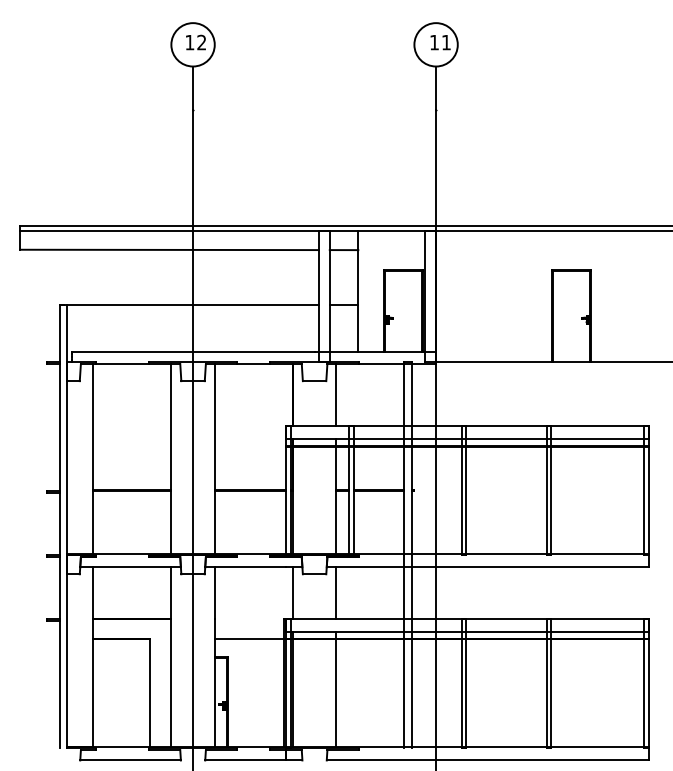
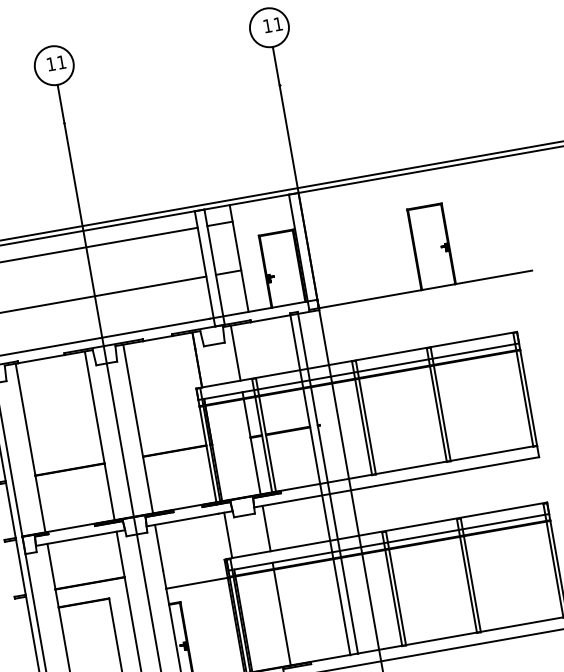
text: (201, 42) -> (61, 62), 12 -> 11

